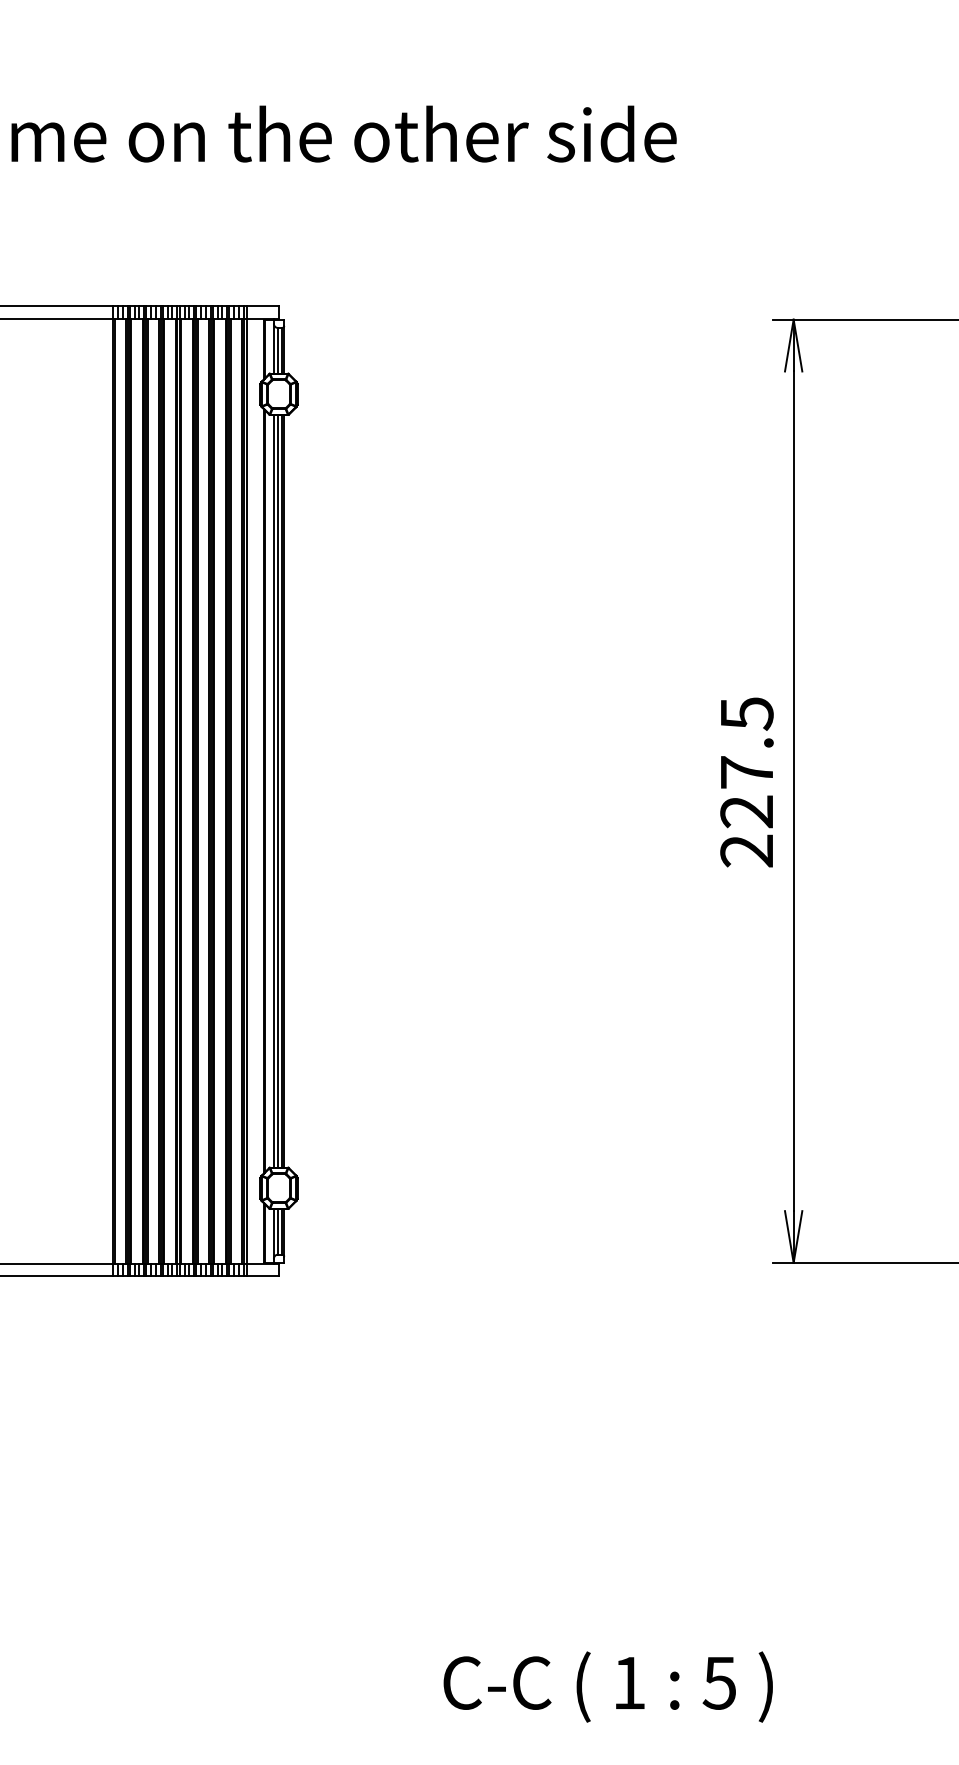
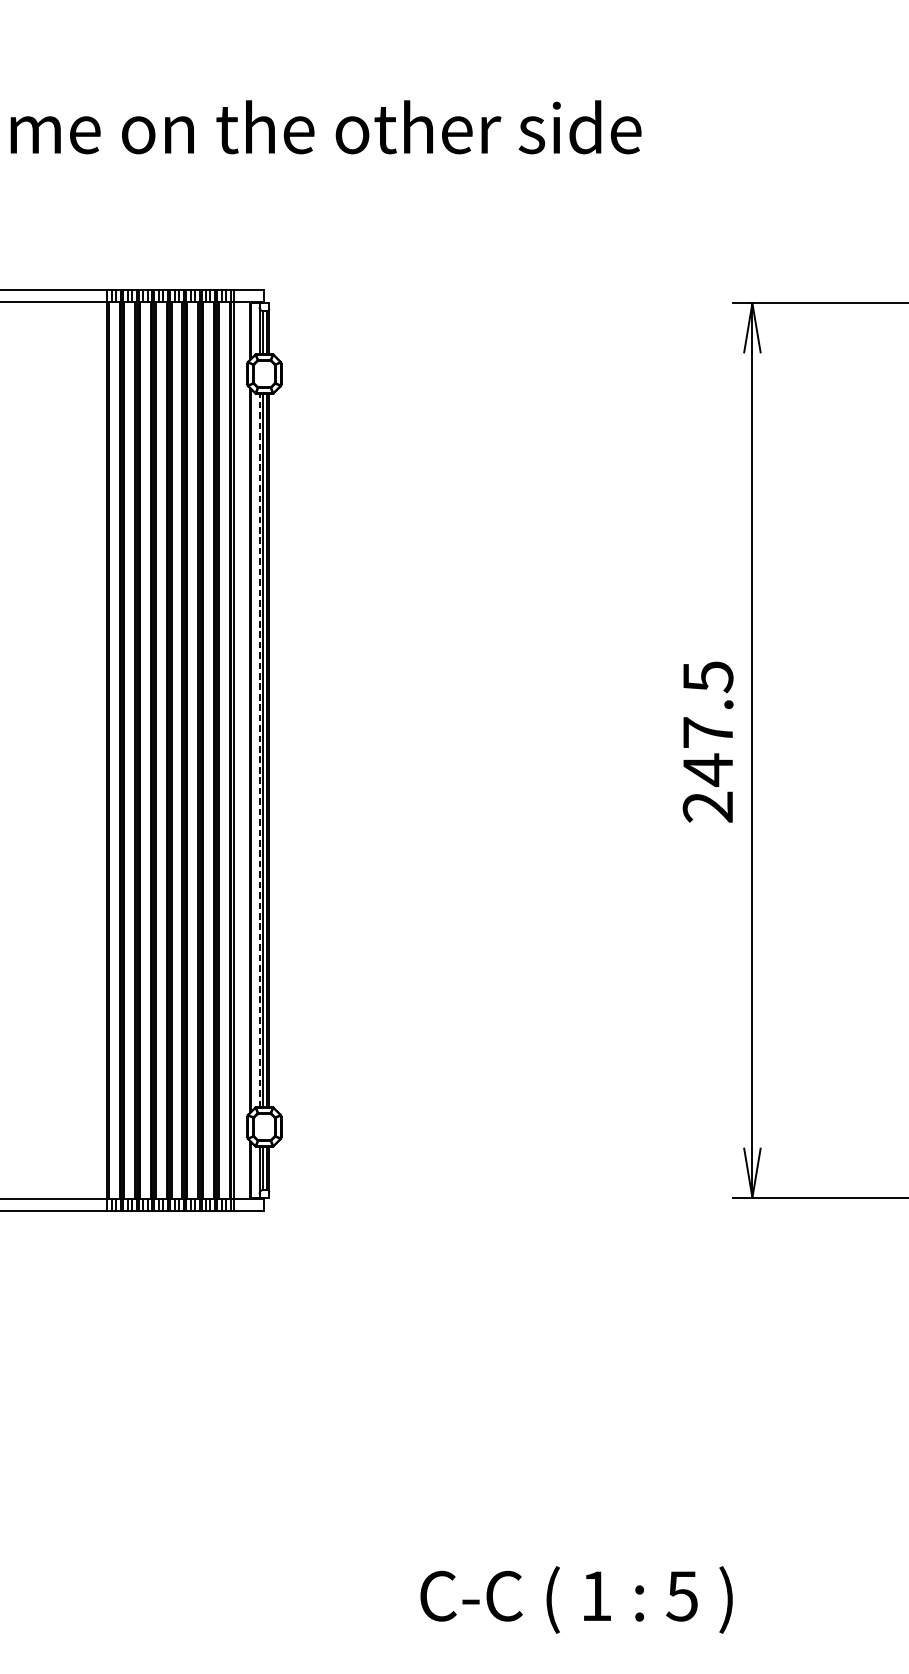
line: (273, 790) -> (259, 749), solid -> dashed
text: (746, 811) -> (707, 769), 227.5 -> 247.5

